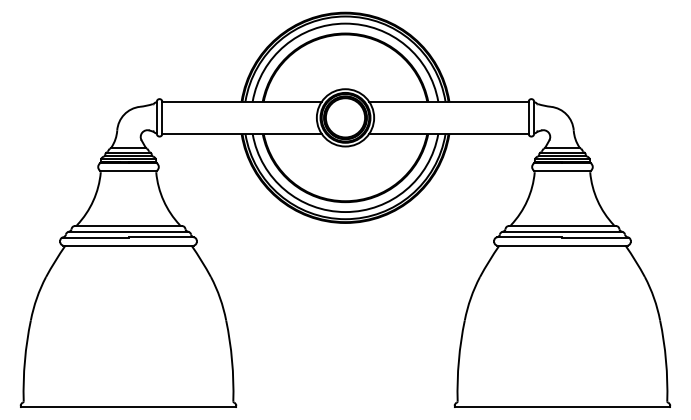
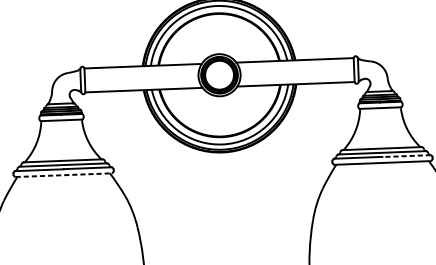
line: (595, 237) -> (406, 156), solid -> dashed
line: (129, 245) -> (64, 175), solid -> dashed

